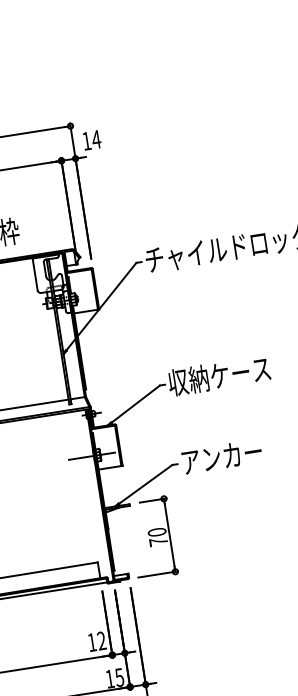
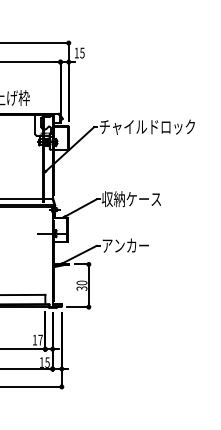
text: (96, 138) -> (82, 52), 14 -> 15
text: (157, 541) -> (81, 288), 70 -> 30
text: (101, 639) -> (40, 339), 12 -> 17

